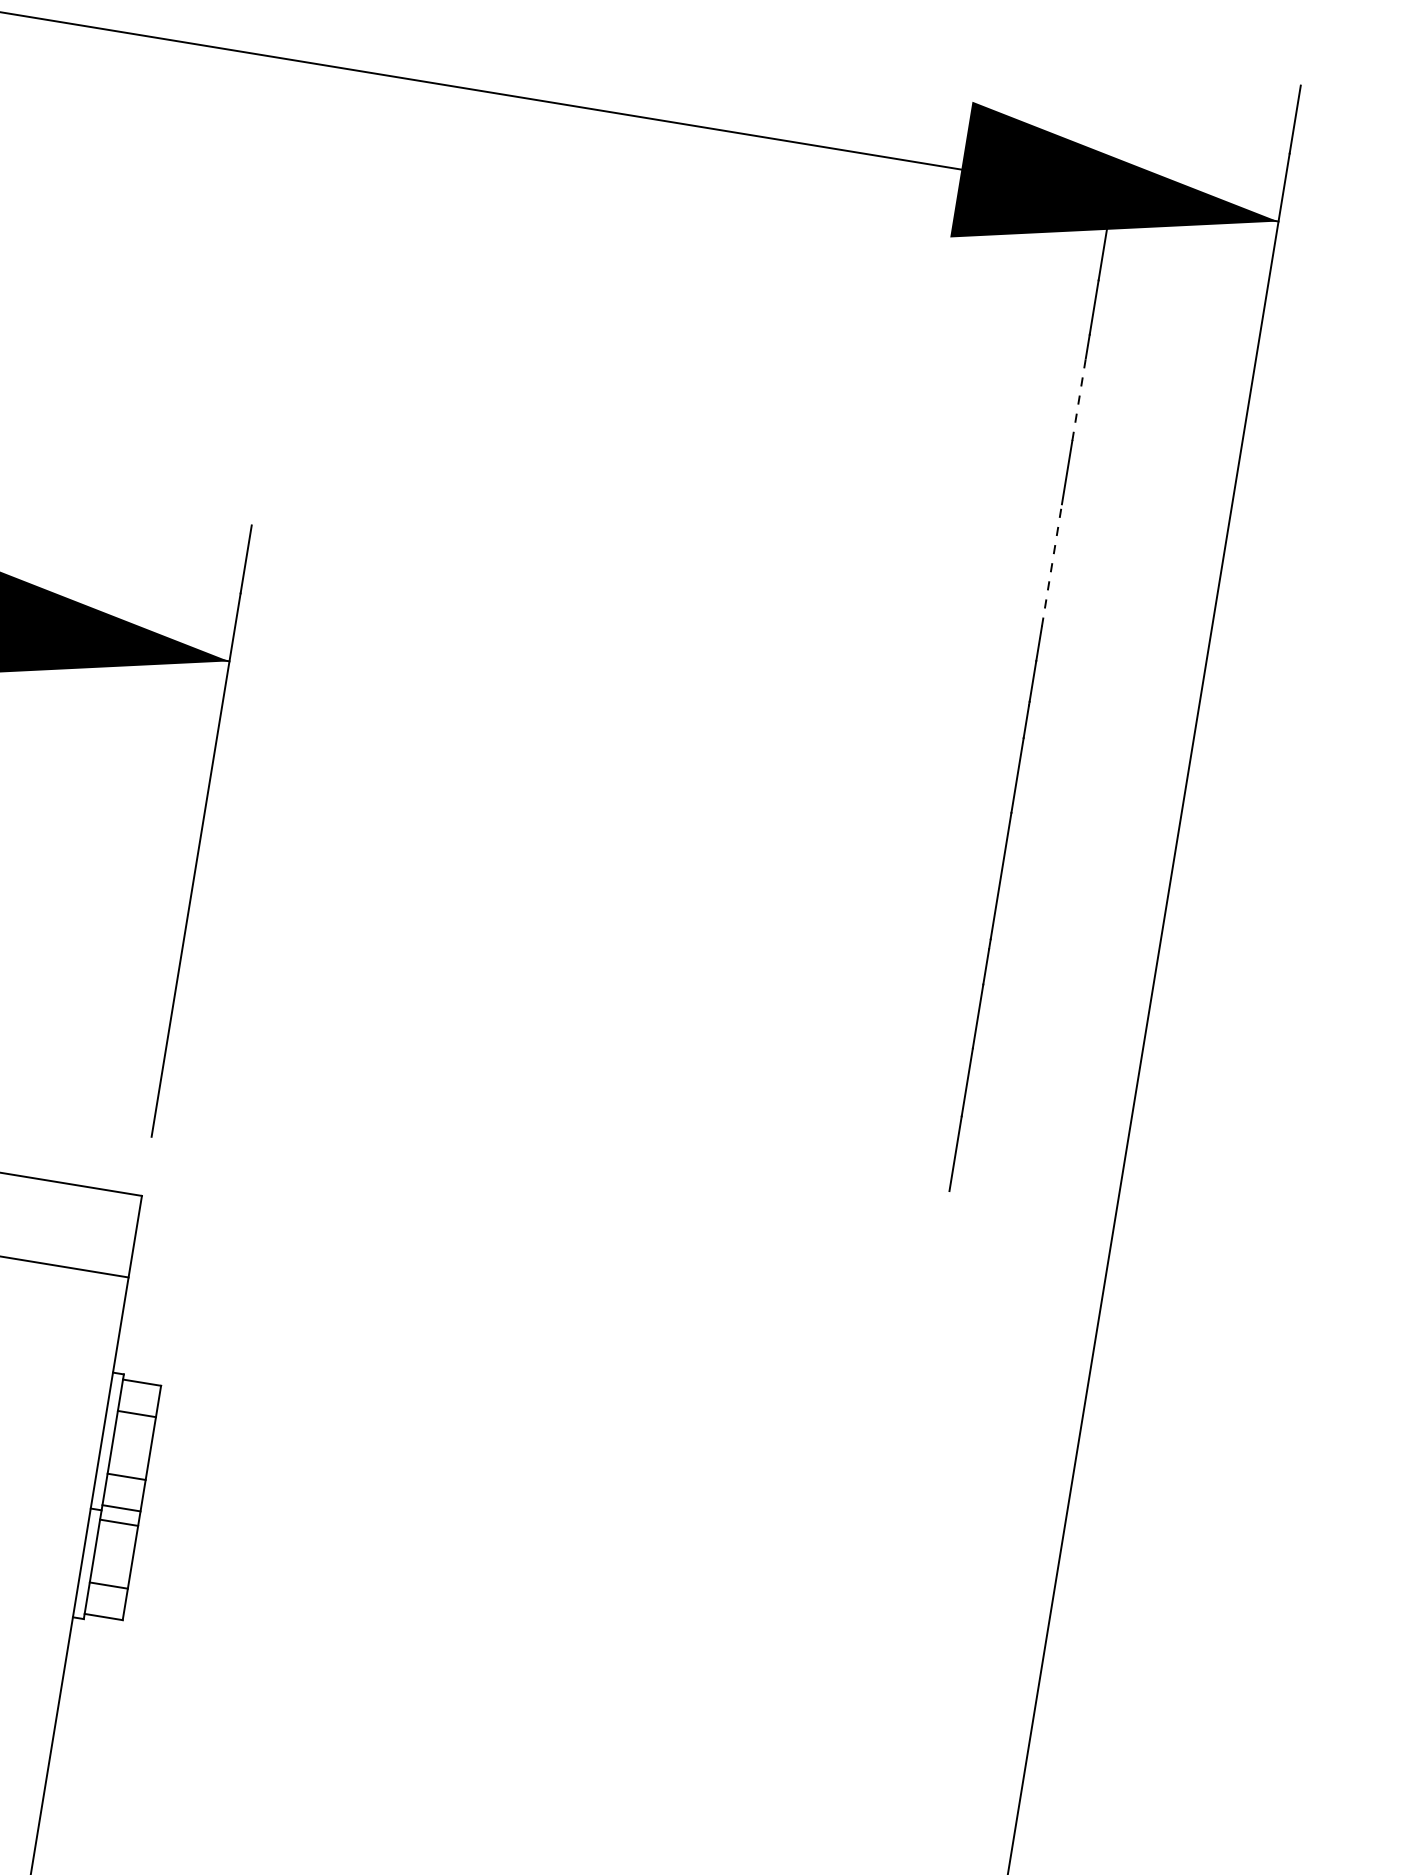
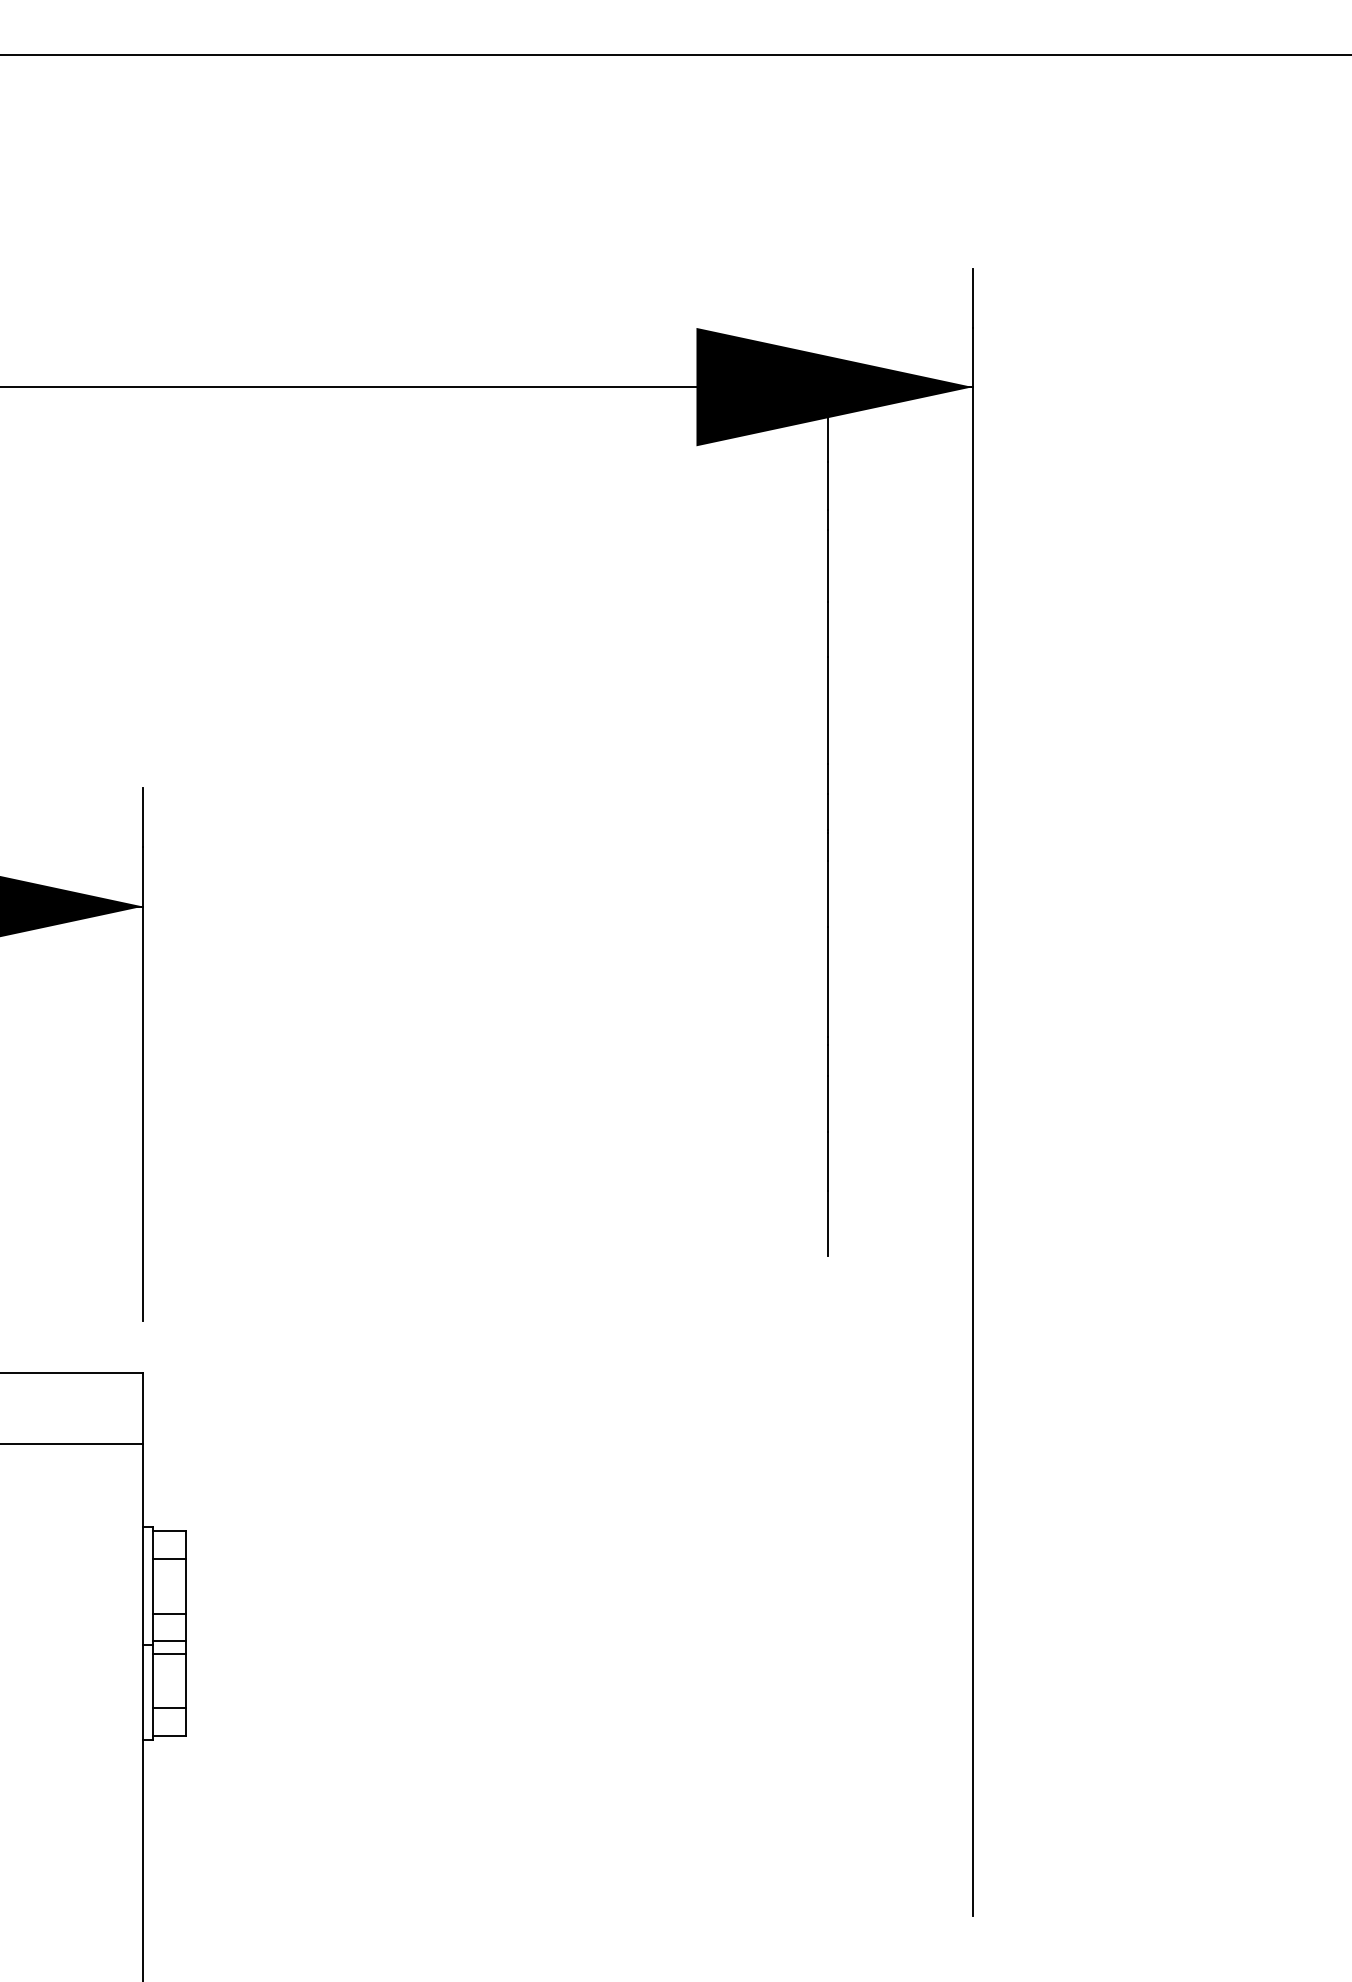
line: (1079, 400) -> (828, 566), dashed -> solid
line: (1052, 565) -> (828, 710), dashed -> solid

